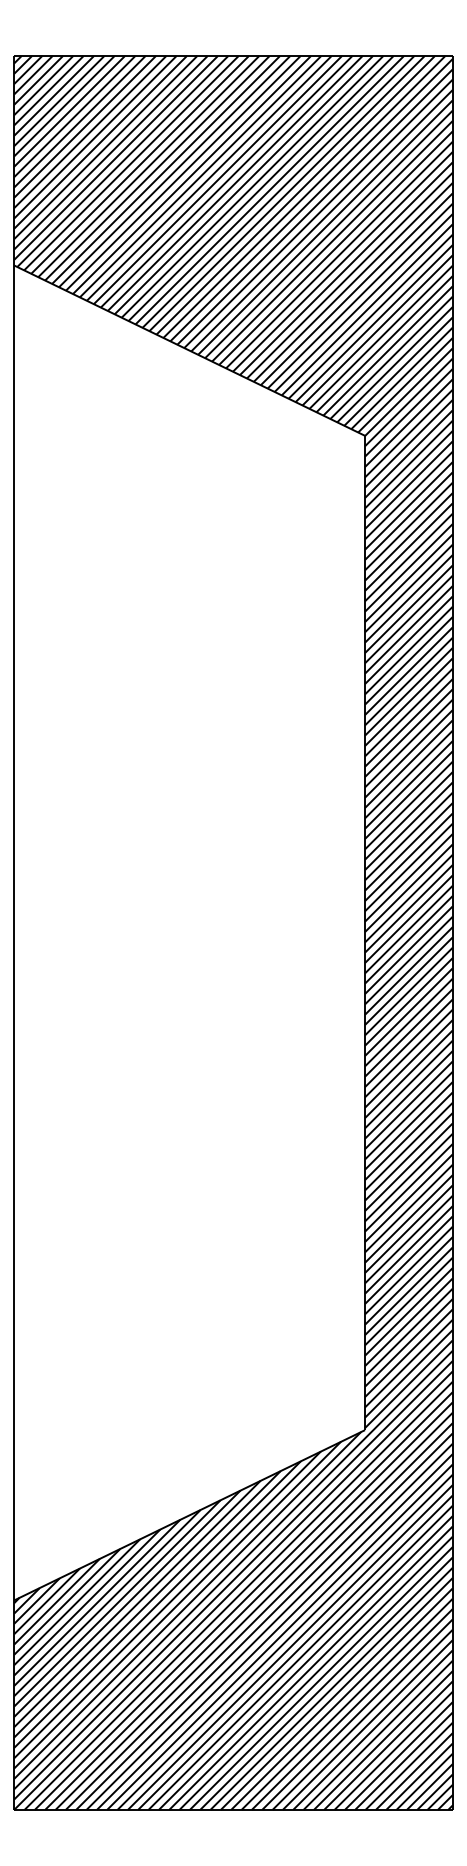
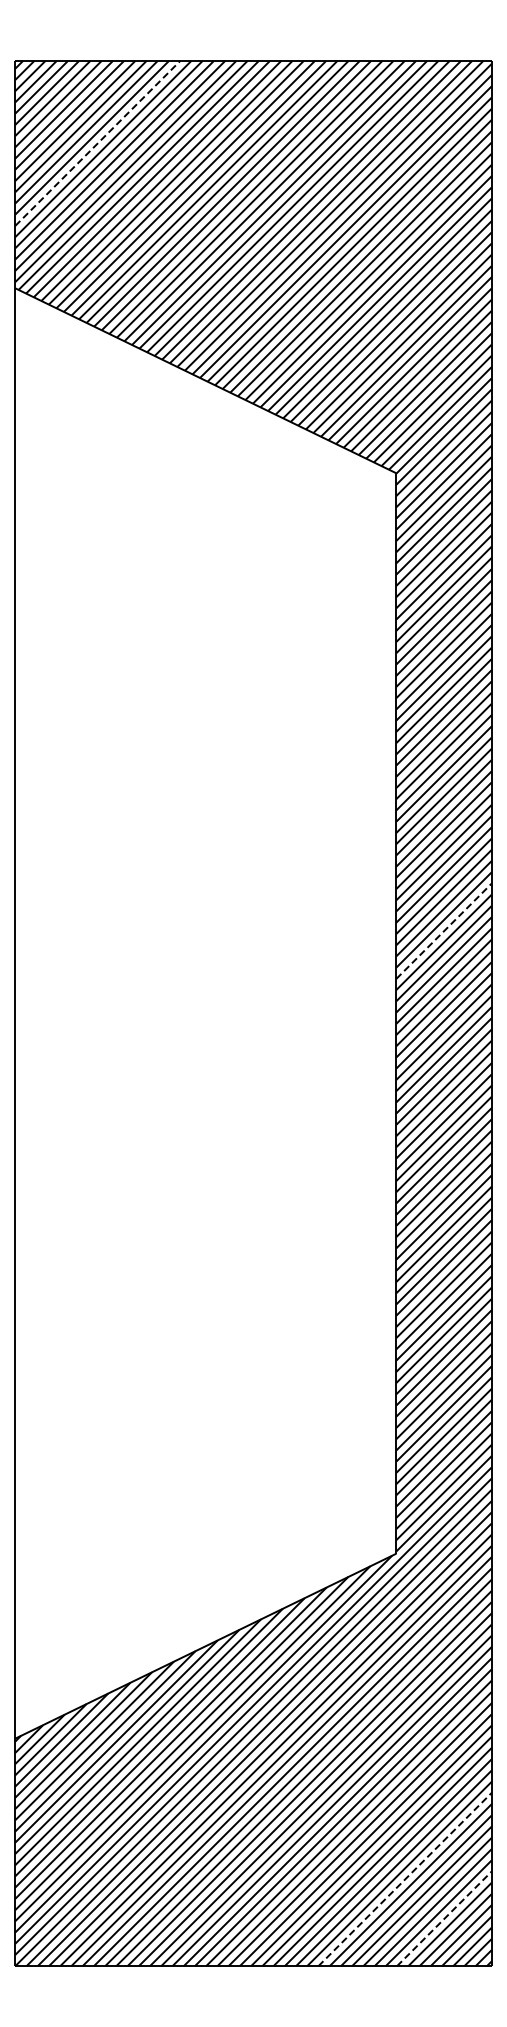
line: (89, 132) -> (97, 143), solid -> dashed
line: (409, 856) -> (444, 930), solid -> dashed
line: (373, 1730) -> (405, 1879), solid -> dashed
line: (409, 1765) -> (444, 1918), solid -> dashed

